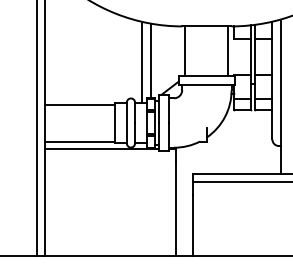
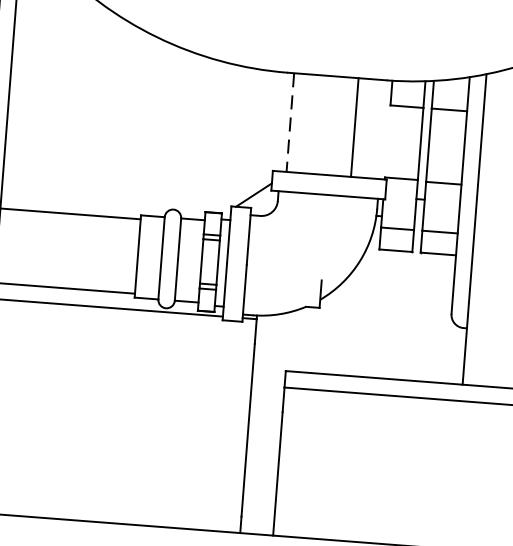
line: (185, 50) -> (290, 121), solid -> dashed
line: (228, 50) -> (354, 126), moved
line: (151, 60) -> (220, 136), removed
line: (142, 61) -> (202, 137), removed

